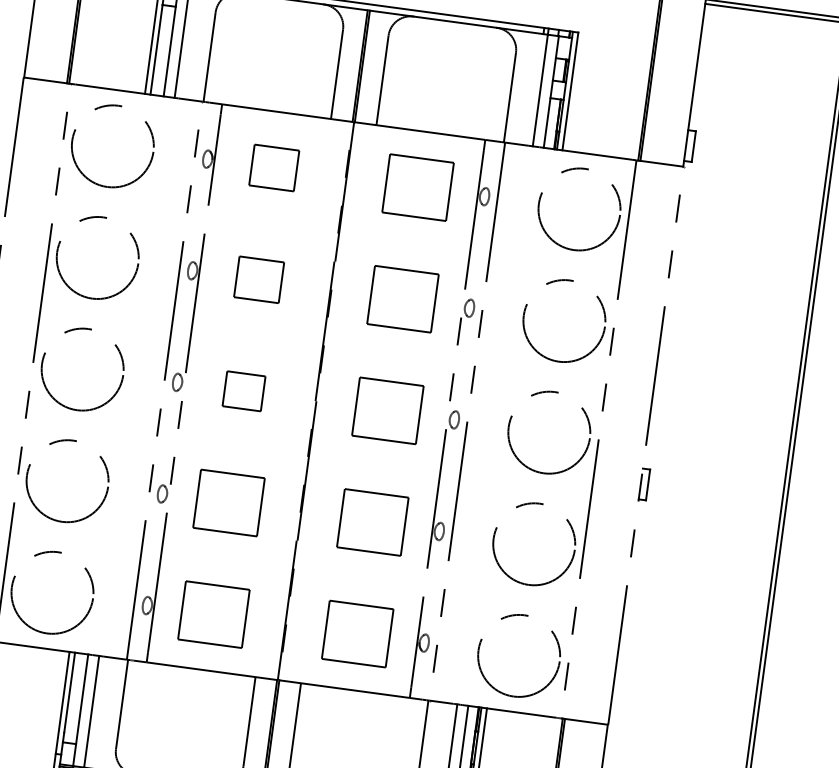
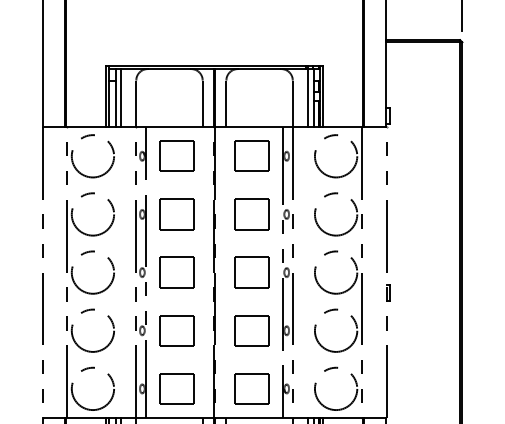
part: (273, 166) -> (176, 155), size x1.43
part: (258, 279) -> (176, 214), size x1.43
part: (243, 391) -> (176, 272), size x1.67

